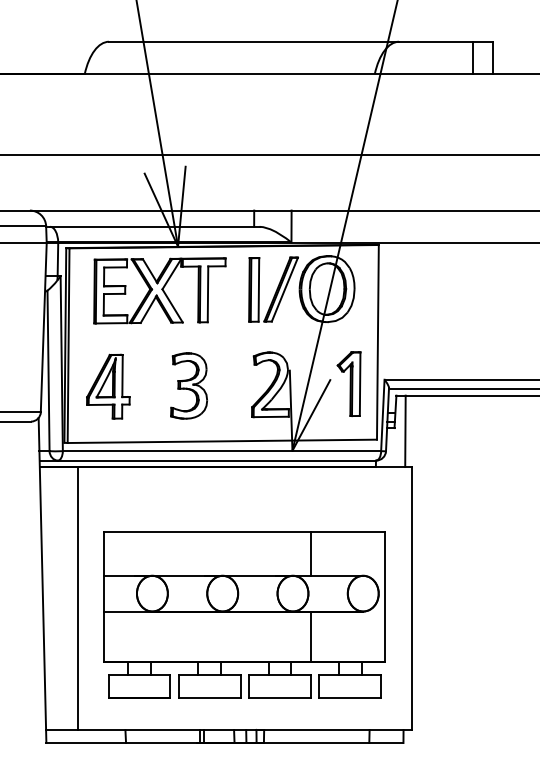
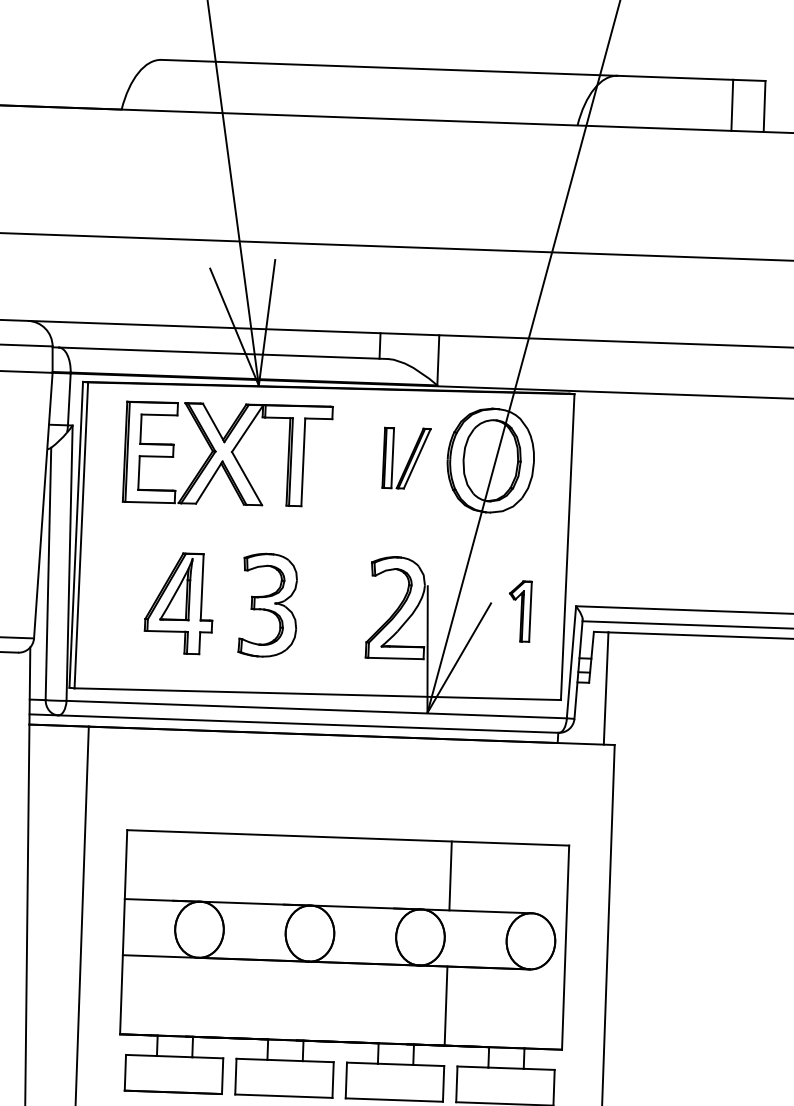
part: (273, 289) -> (406, 458), size x0.6
part: (348, 384) -> (519, 611), size x0.6
part: (108, 386) -> (179, 603), moved

